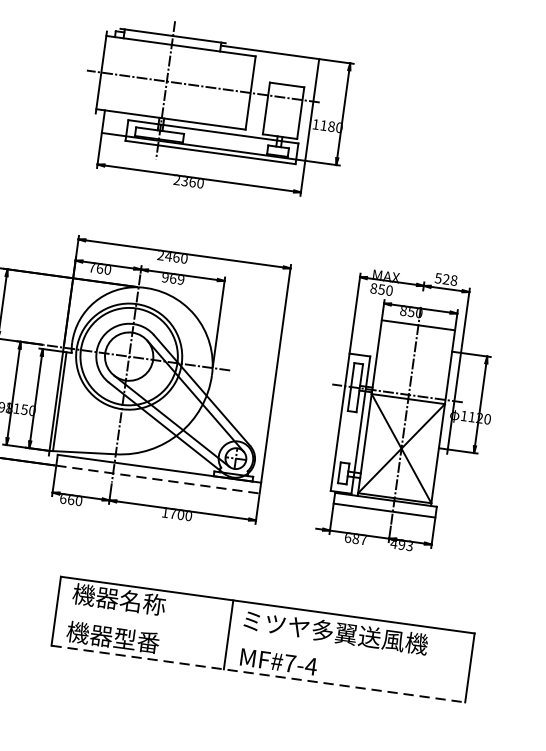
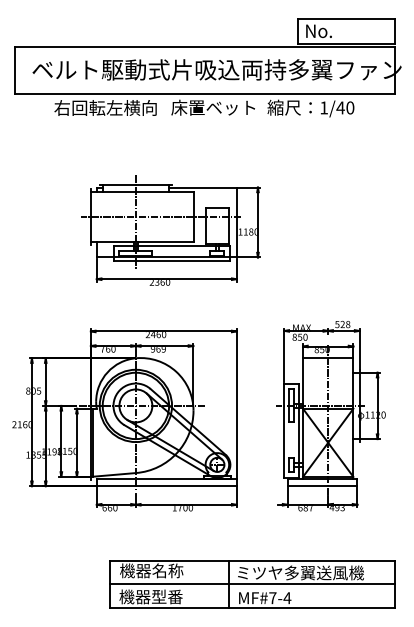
line: (157, 479) -> (166, 486), dashed -> solid
line: (263, 639) -> (252, 584), added
line: (258, 674) -> (252, 608), dashed -> solid

